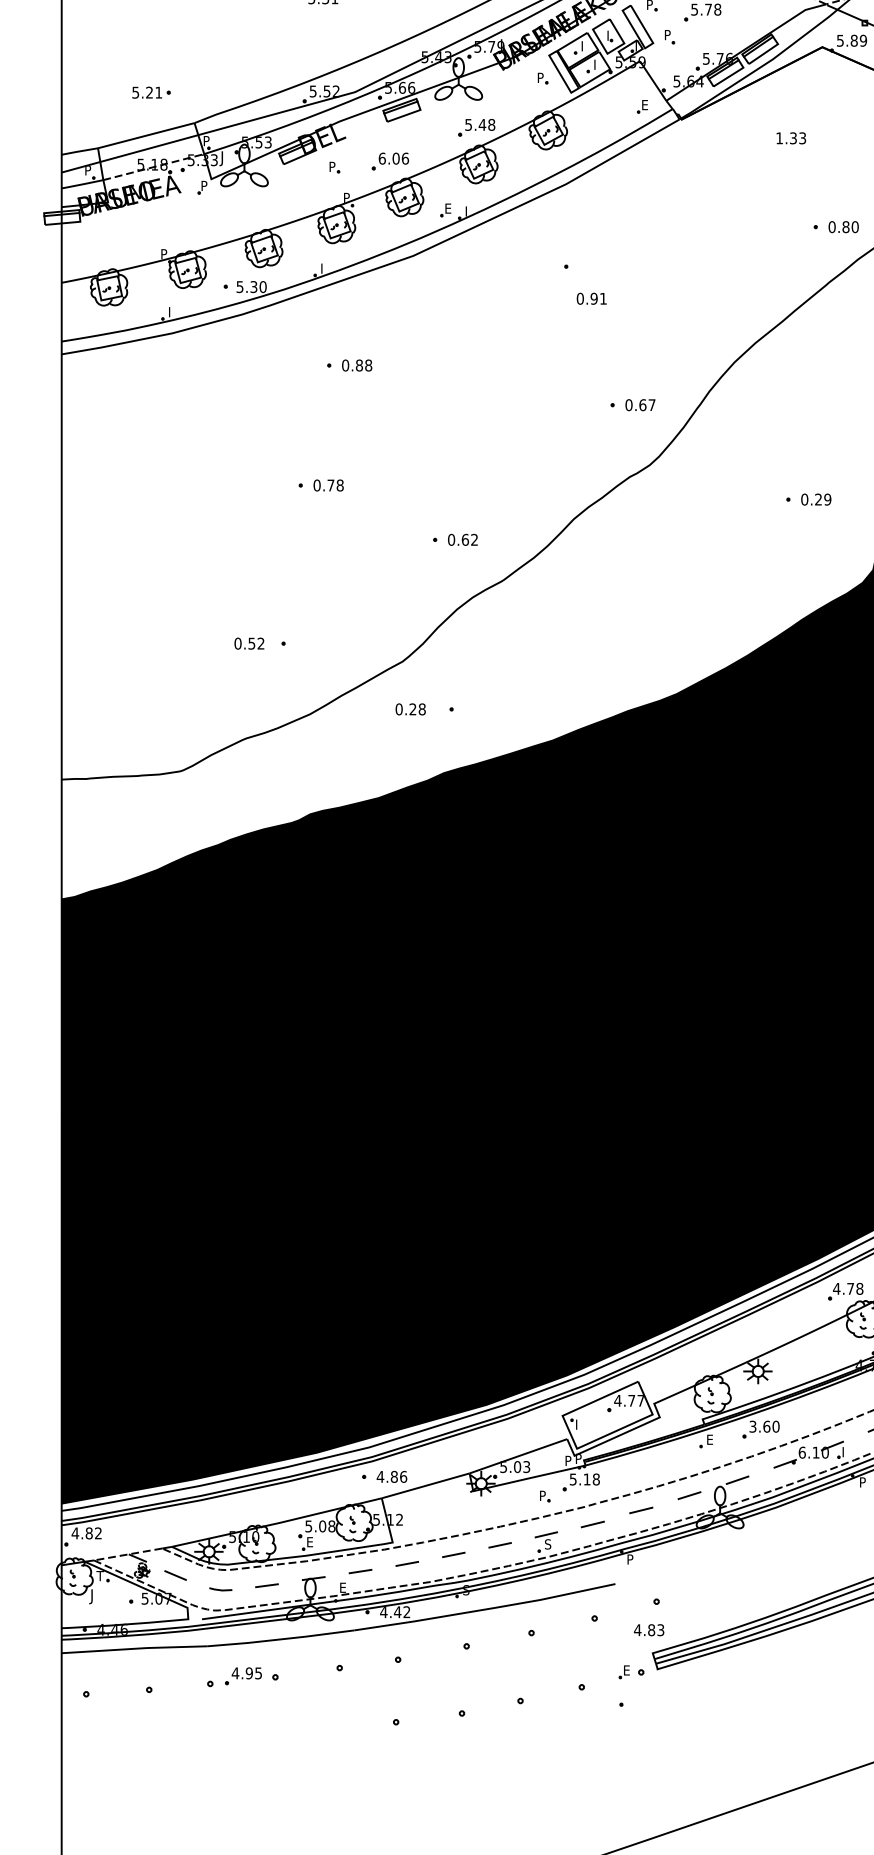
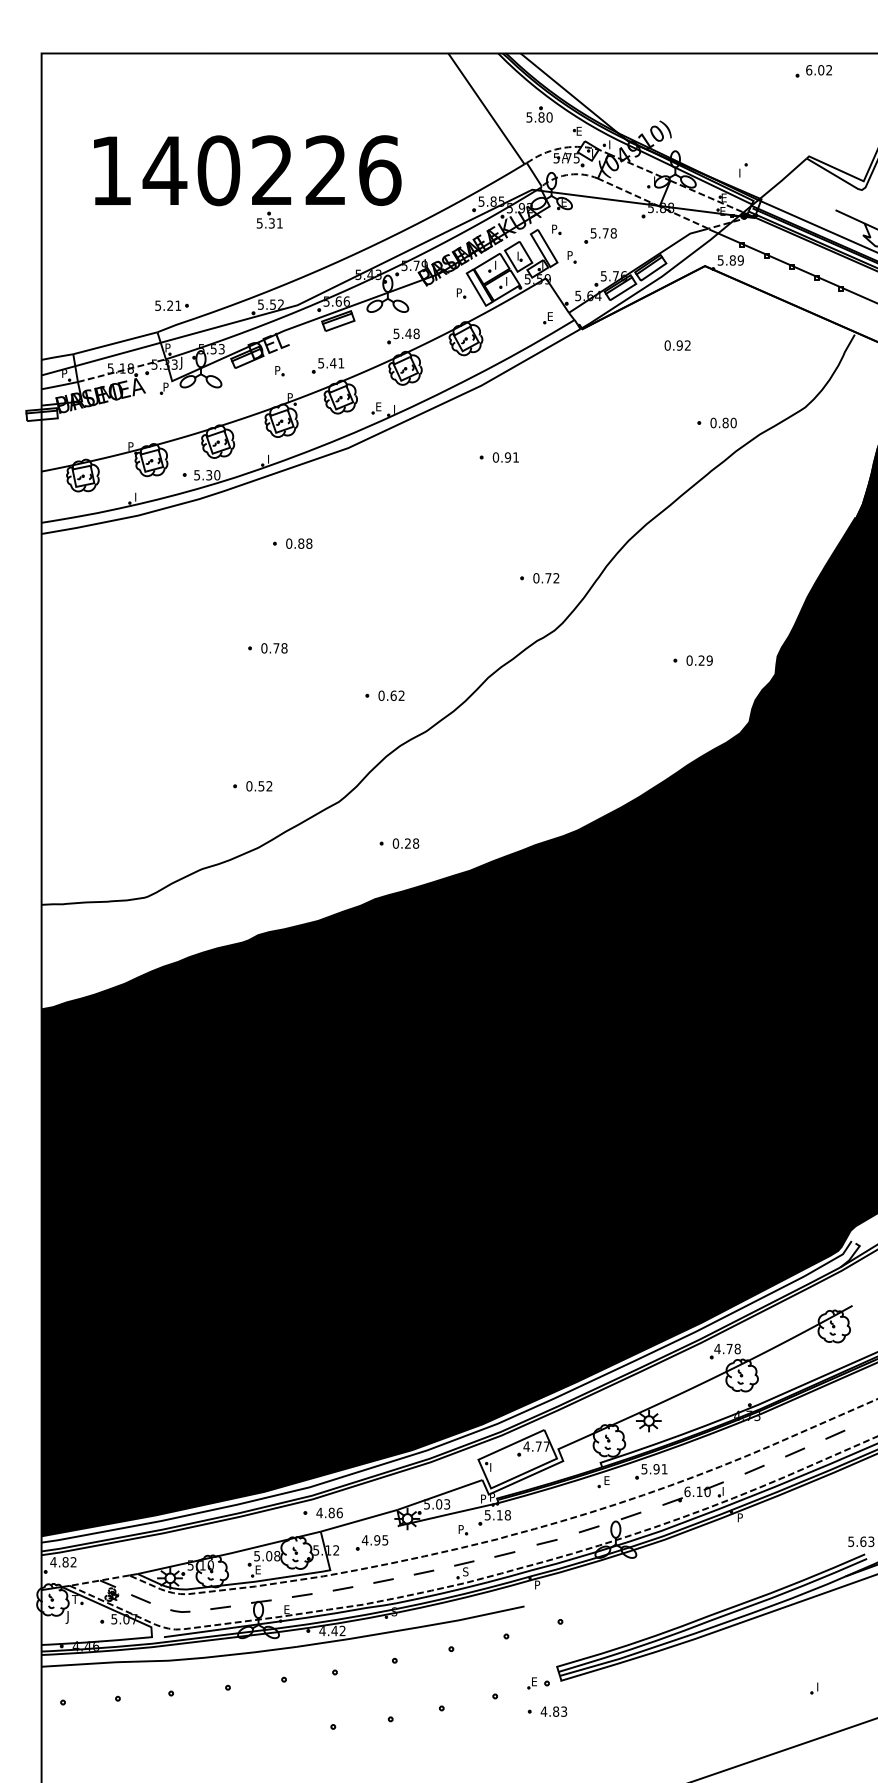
part: (151, 92) -> (171, 305), moved
text: (790, 138) -> (677, 345), 1.33 -> 0.92
text: (394, 158) -> (331, 363), 6.06 -> 5.41
text: (591, 298) -> (505, 457), moved
text: (647, 405) -> (552, 578), 0.67 -> 0.72
text: (249, 643) -> (259, 786), moved
text: (410, 709) -> (405, 843), moved
text: (764, 1427) -> (654, 1469), 3.60 -> 5.91
text: (648, 1629) -> (553, 1711), moved
part: (242, 1675) -> (371, 1542), moved

